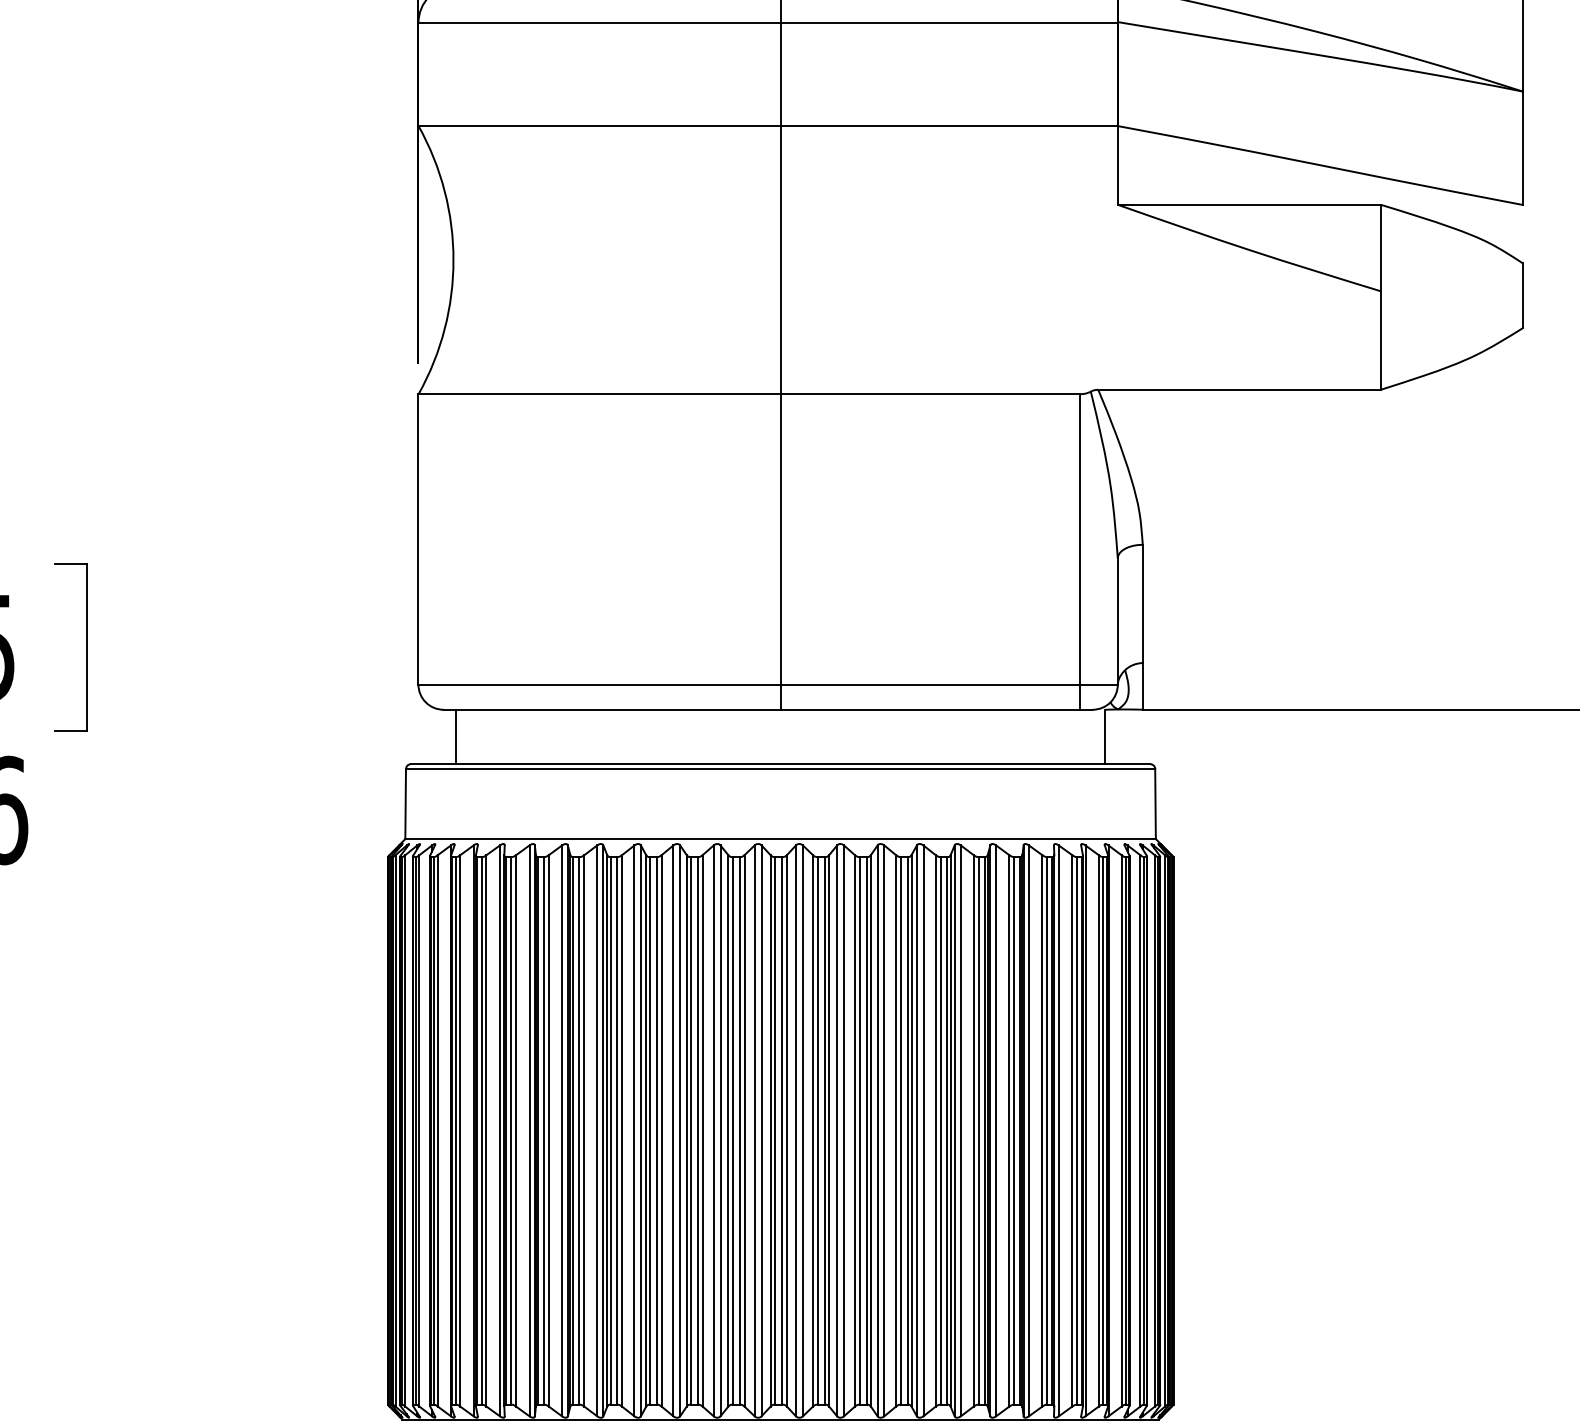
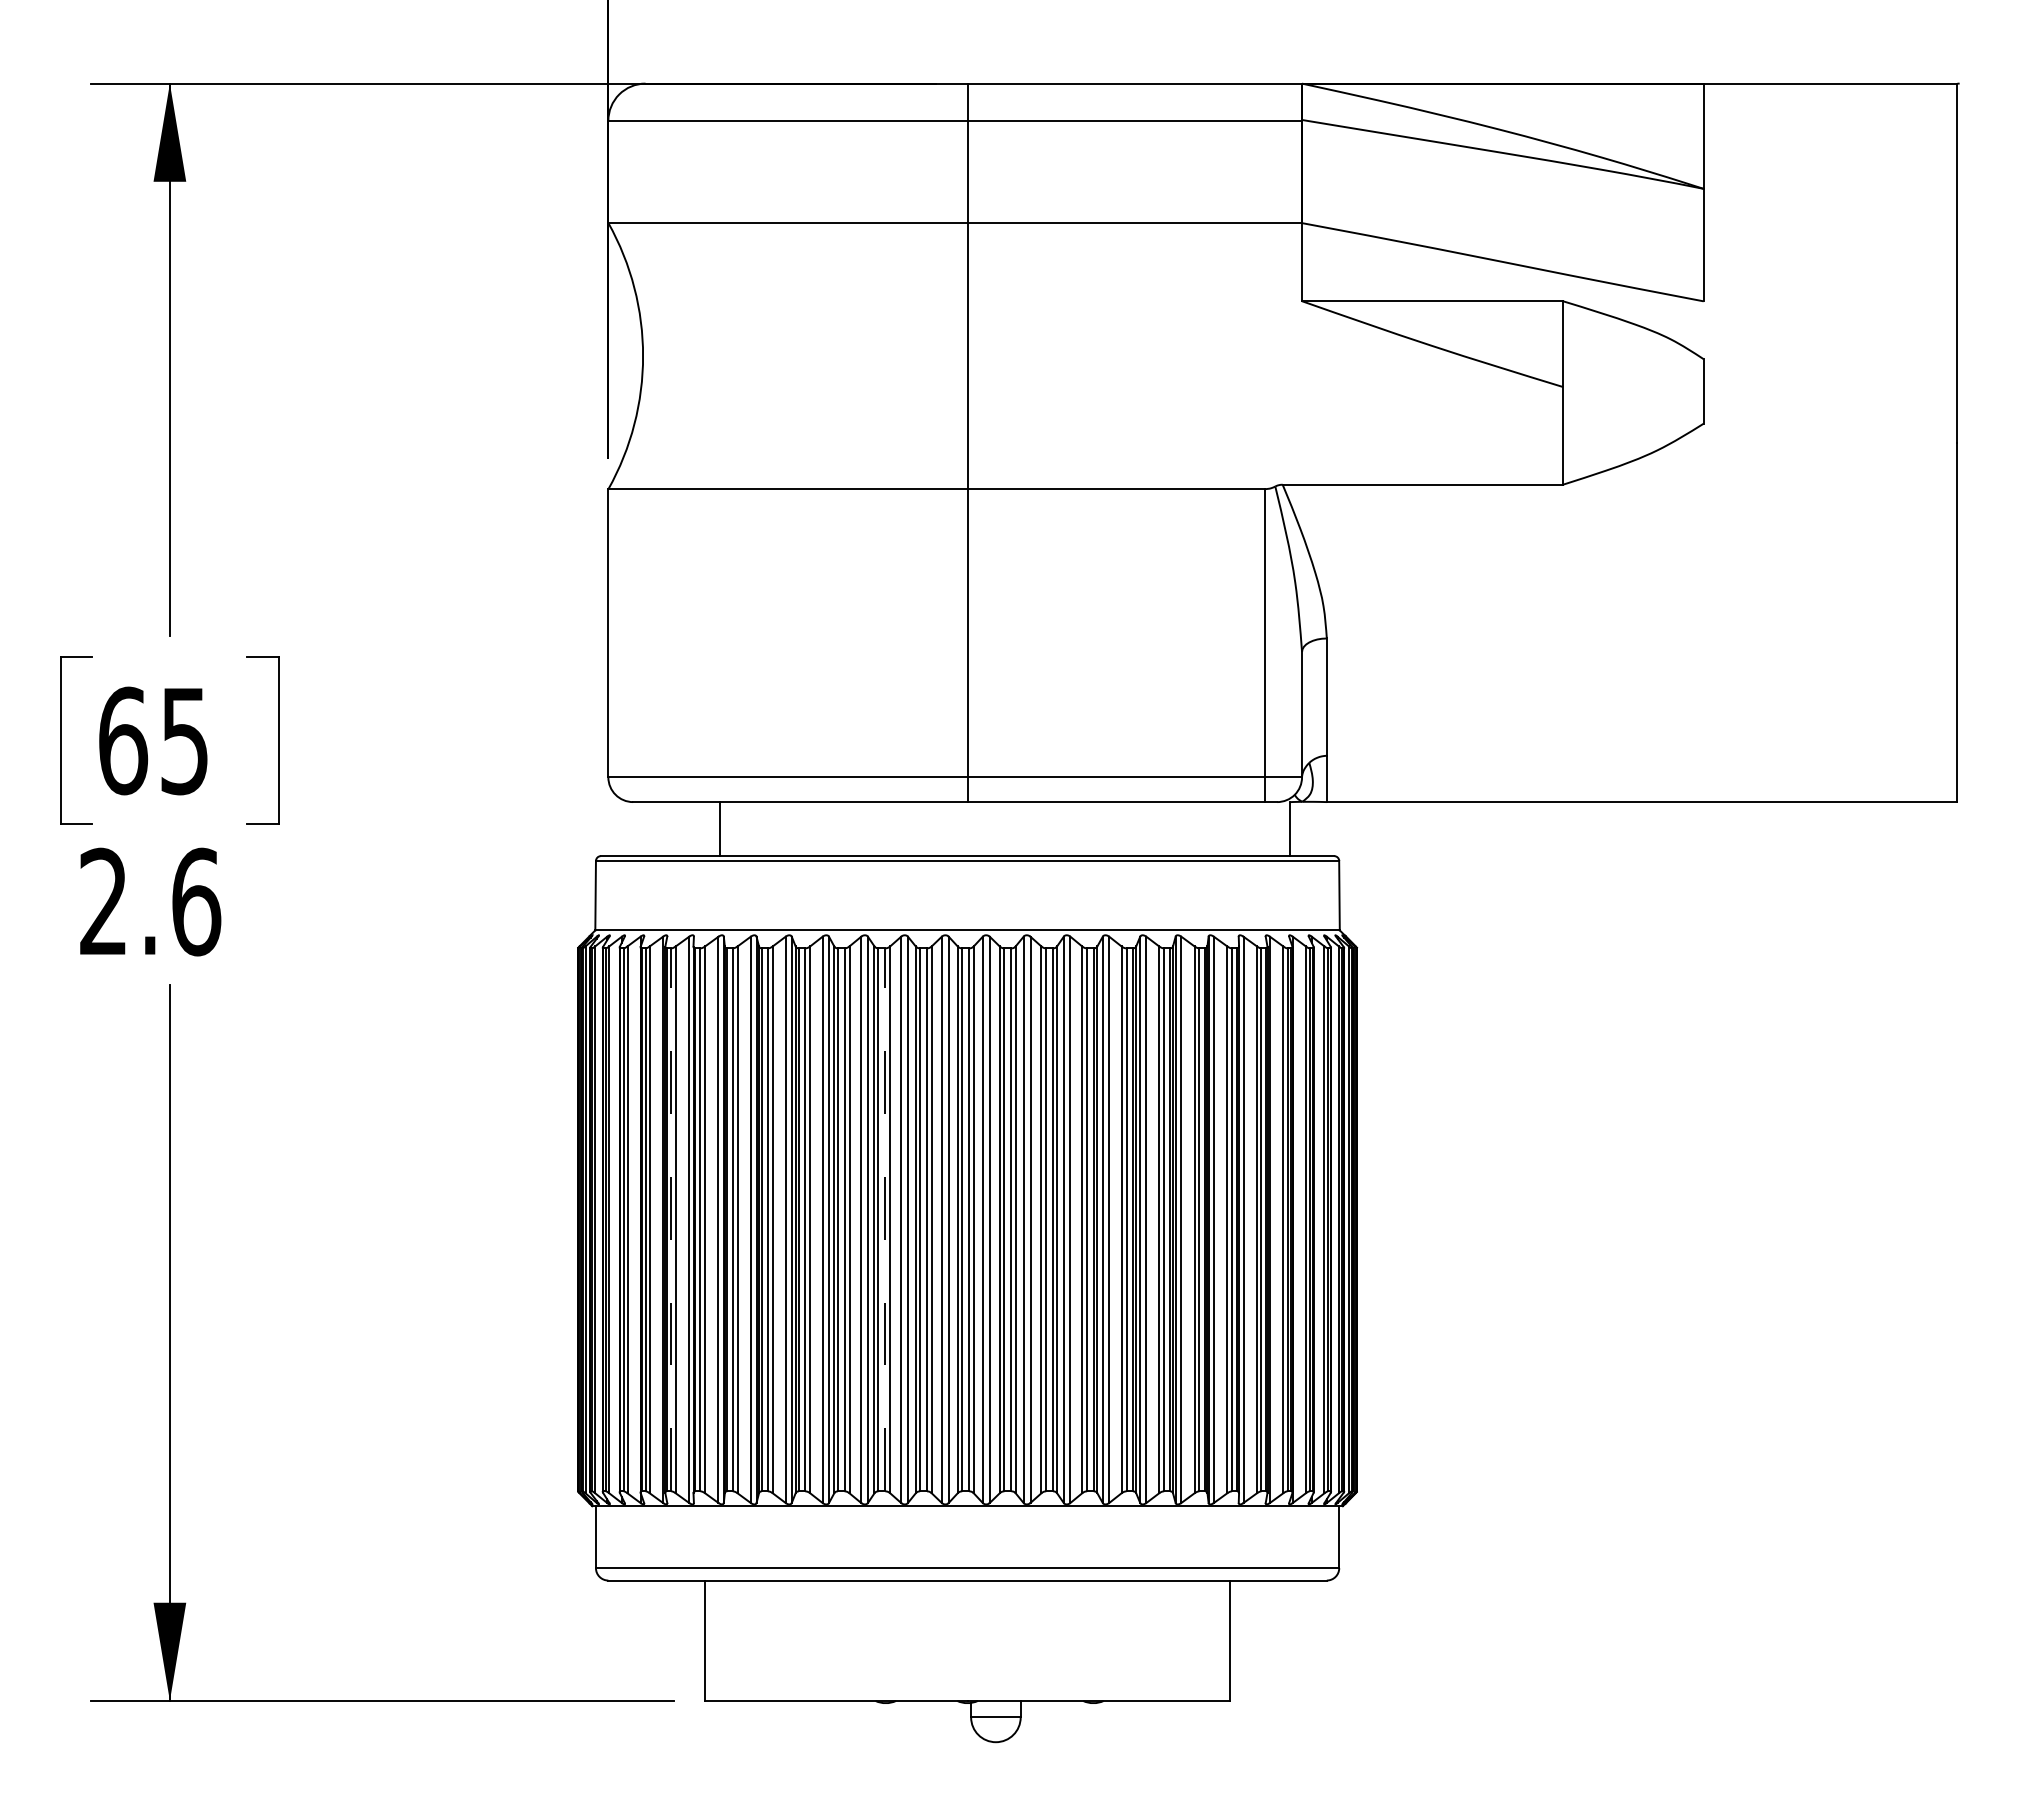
line: (455, 737) -> (719, 829), moved
line: (482, 1130) -> (671, 1219), solid -> dashed
line: (697, 1130) -> (885, 1219), solid -> dashed

